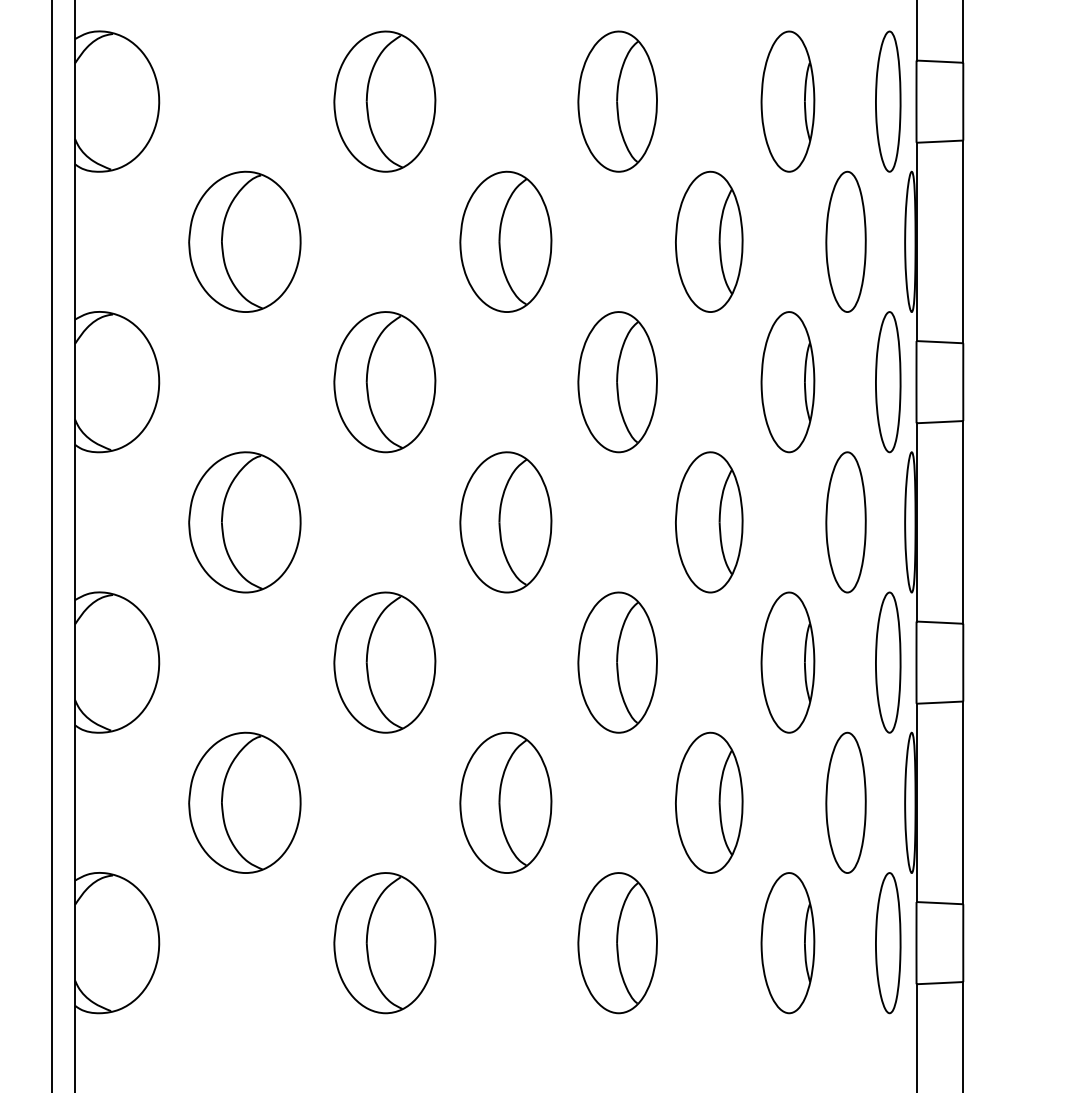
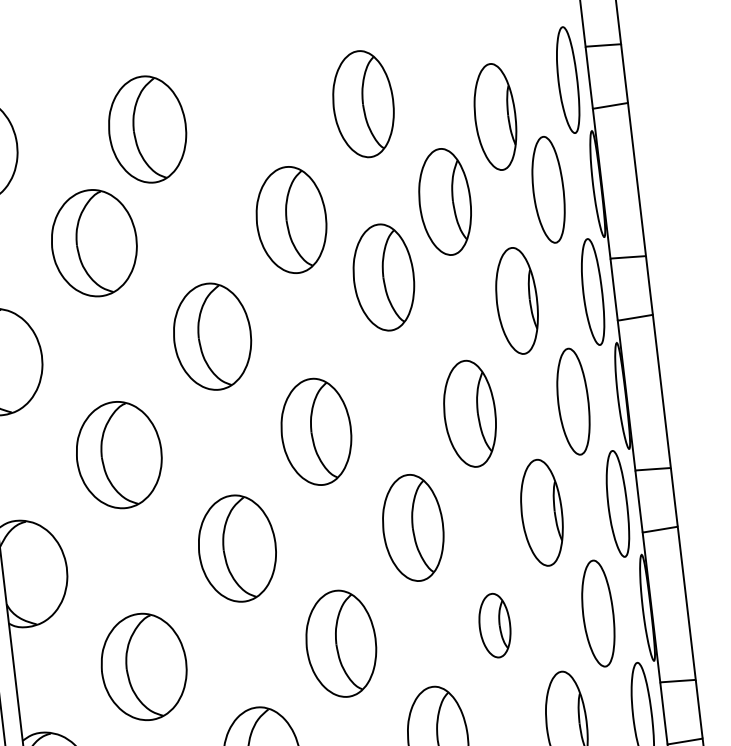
part: (384, 101) -> (147, 129), moved
part: (787, 101) -> (495, 117), moved
part: (617, 382) -> (383, 277), moved
part: (709, 802) -> (495, 625), size x0.6

